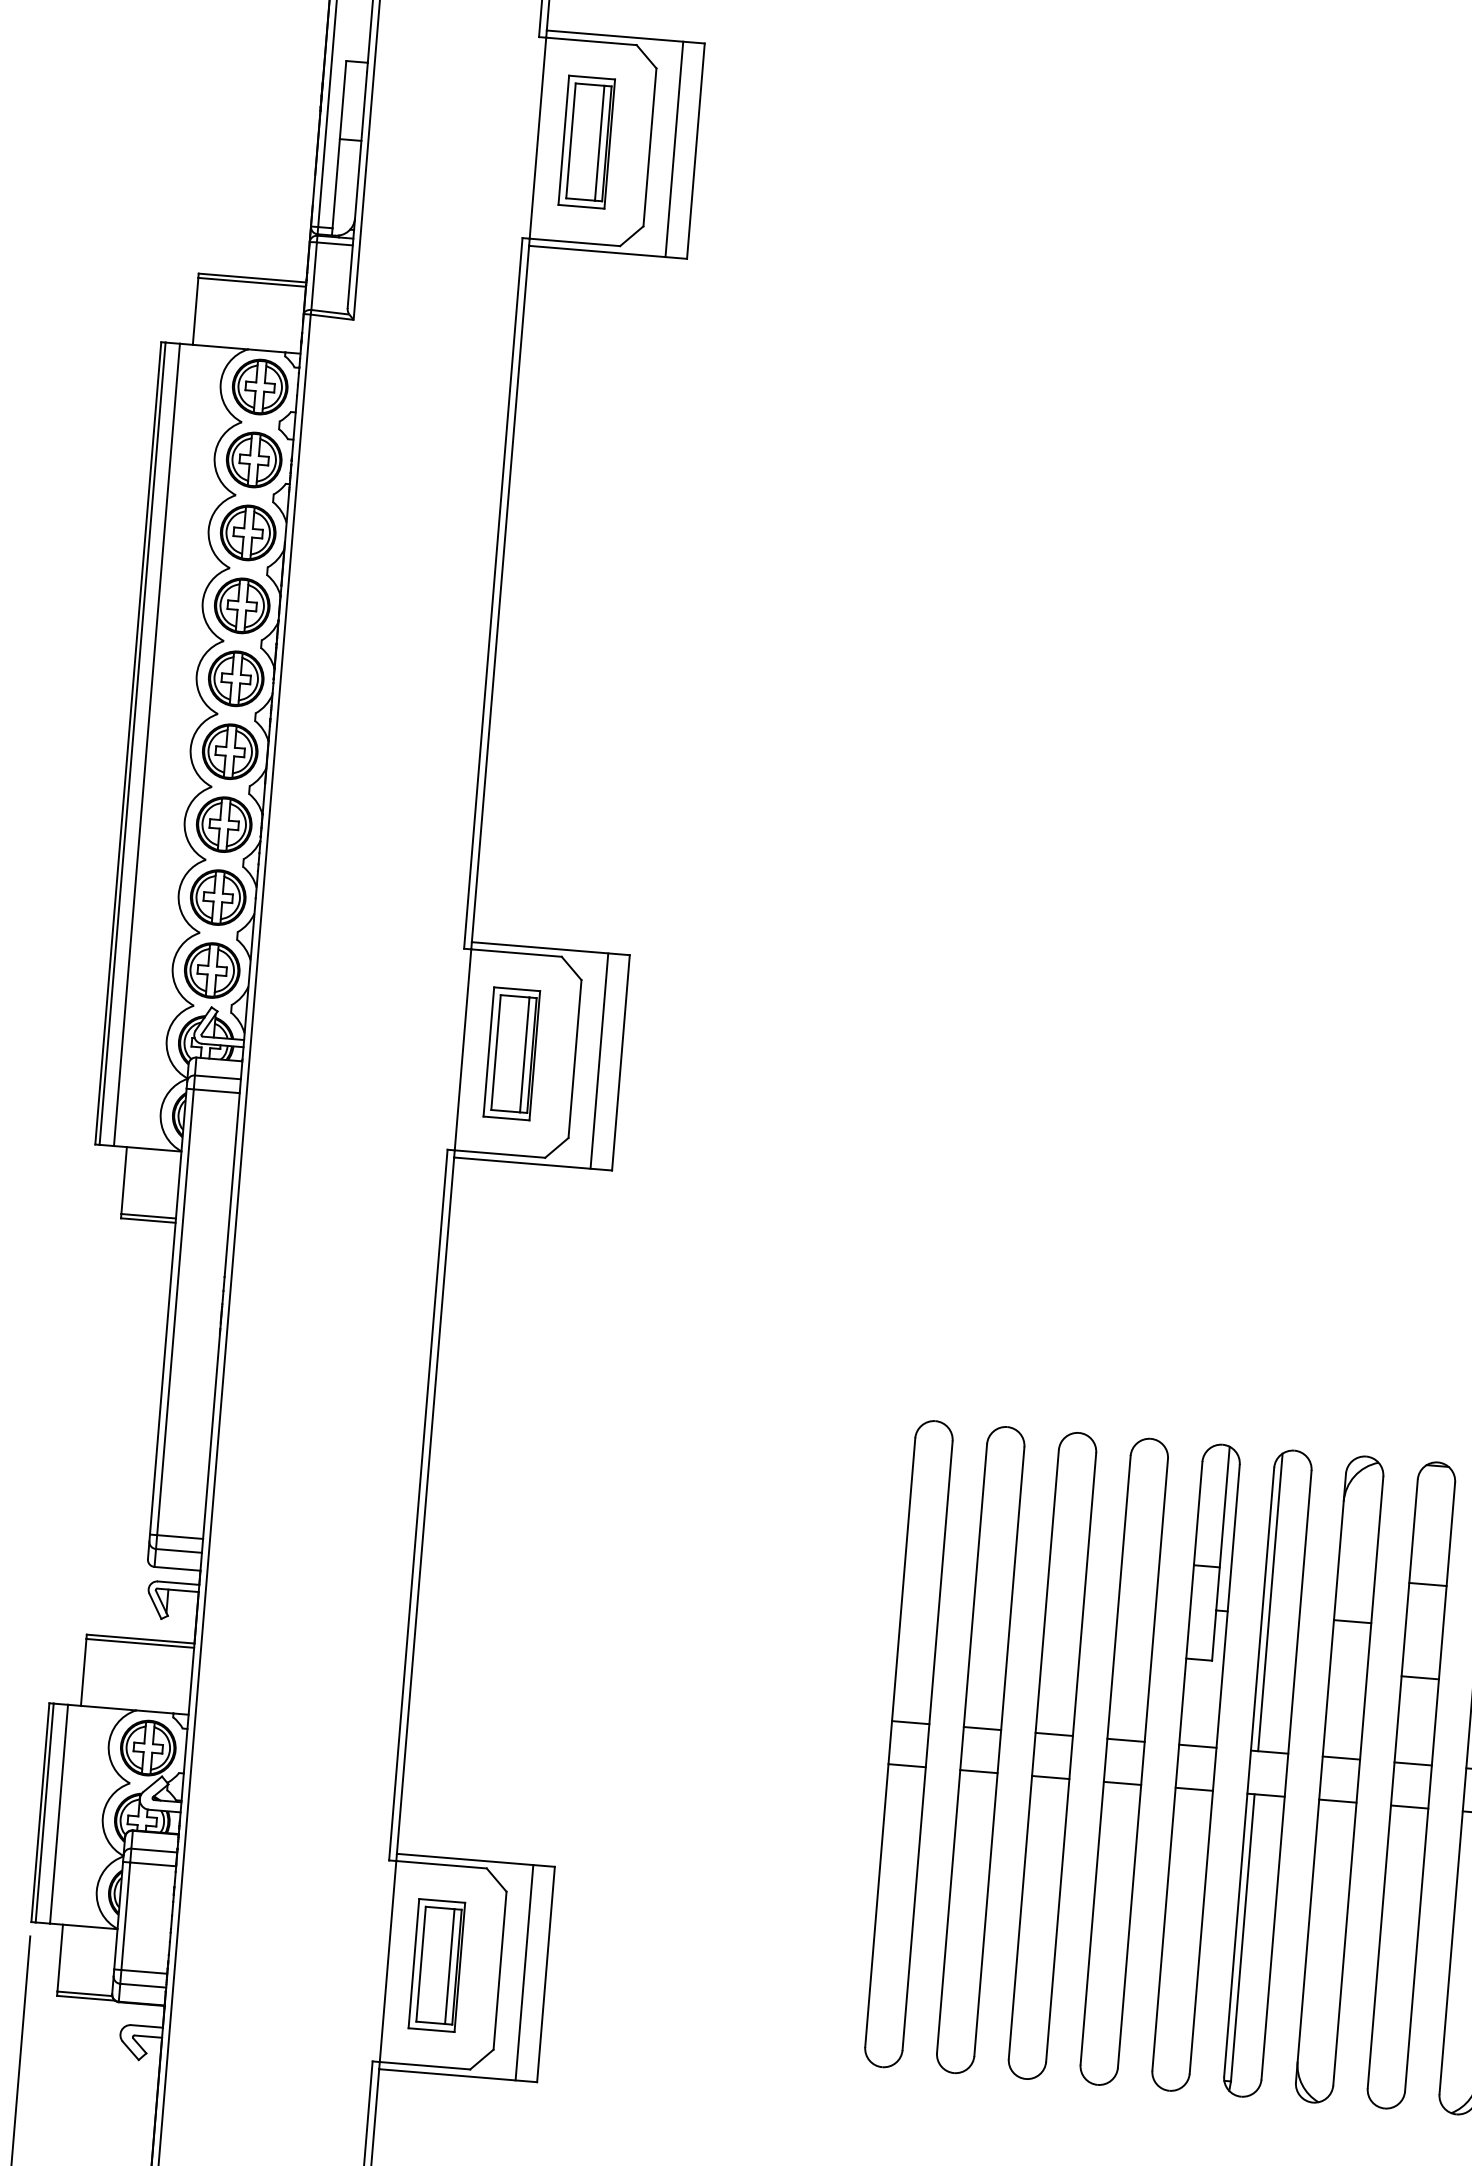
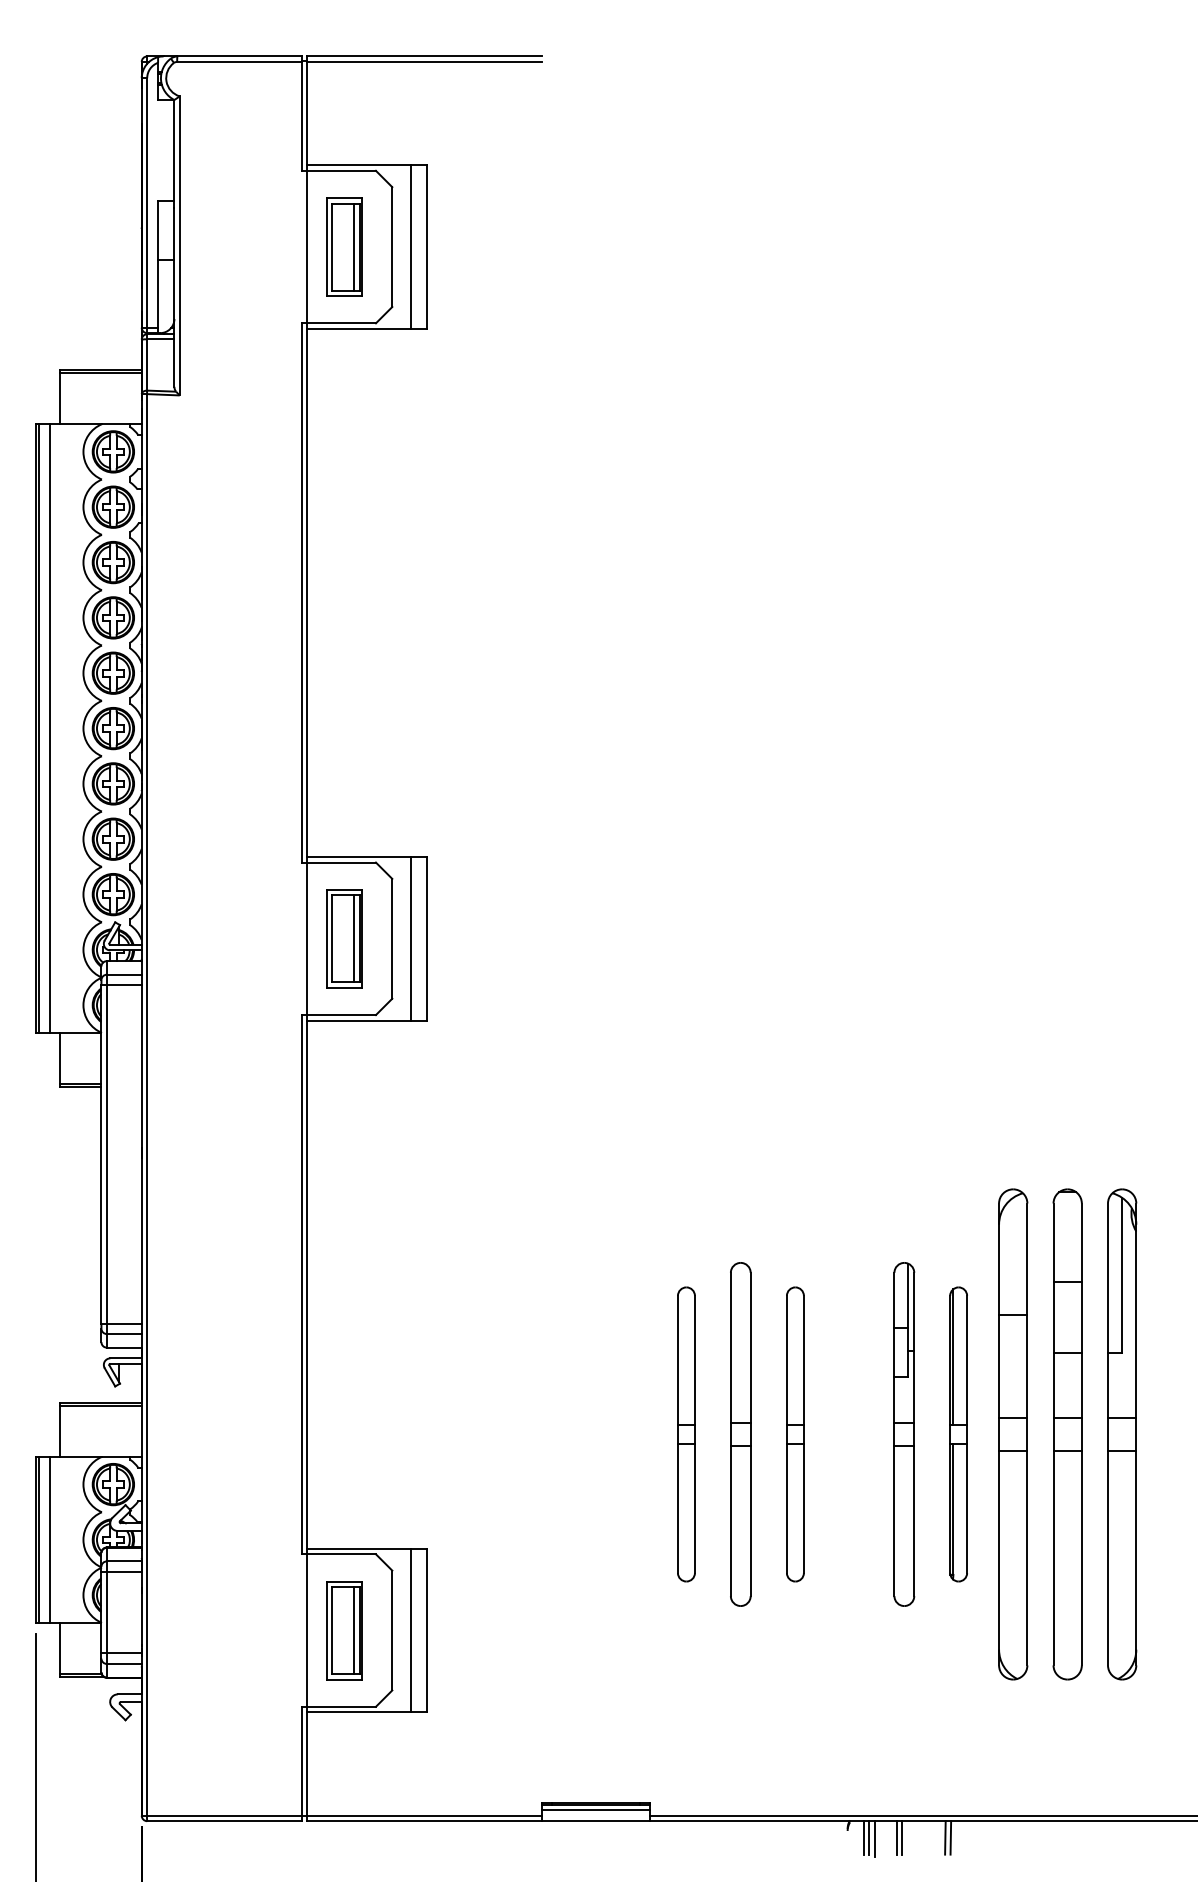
part: (909, 1744) -> (686, 1434), size x0.6
part: (980, 1750) -> (740, 1434), size x0.7
part: (1052, 1756) -> (795, 1434), size x0.6
part: (1123, 1761) -> (849, 1434), removed
part: (1196, 1767) -> (904, 1434), size x0.7
part: (1267, 1773) -> (958, 1434), size x0.6

